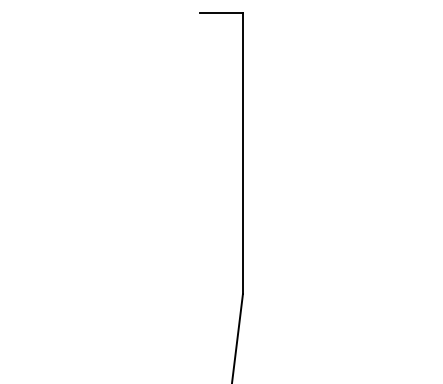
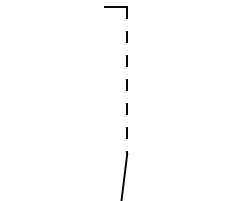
line: (243, 153) -> (127, 80), solid -> dashed

